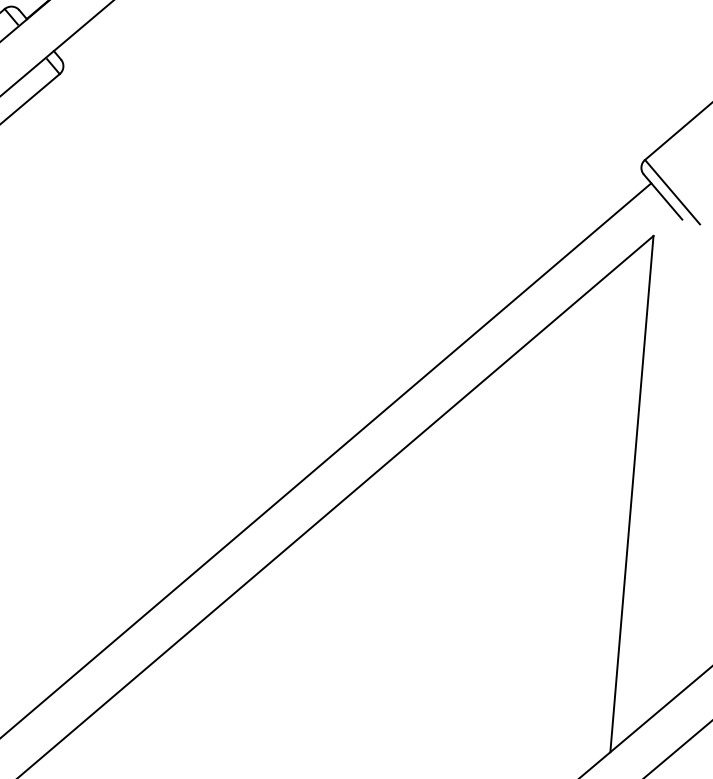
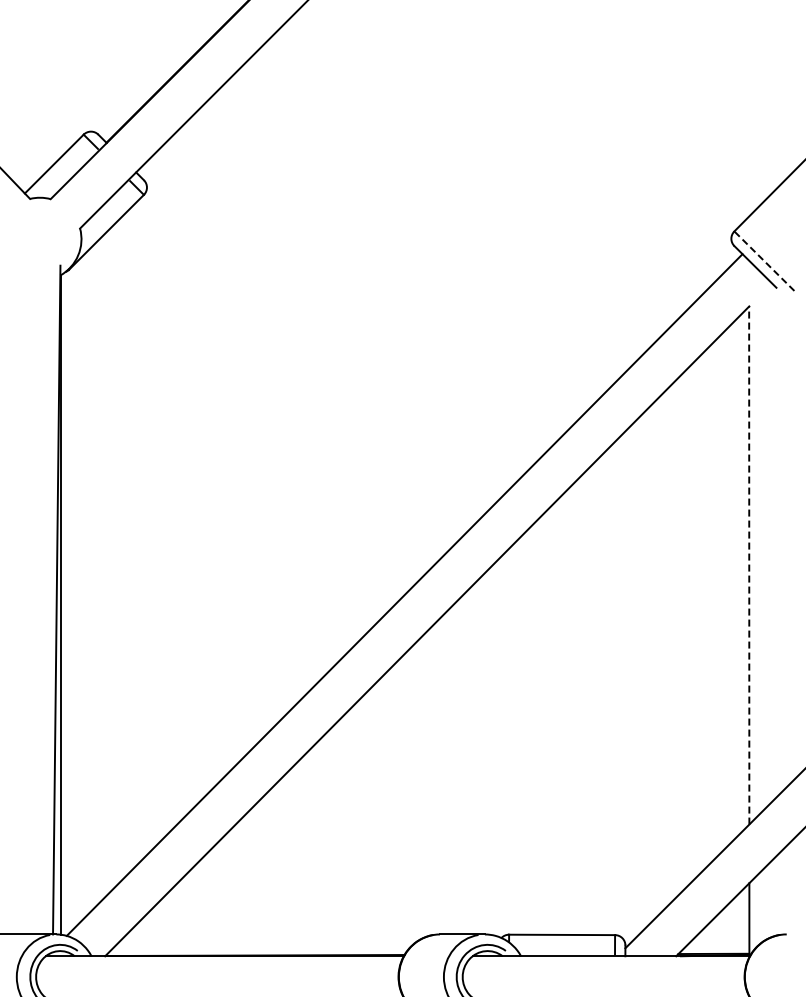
line: (672, 192) -> (764, 261), solid -> dashed
line: (632, 494) -> (749, 565), solid -> dashed

